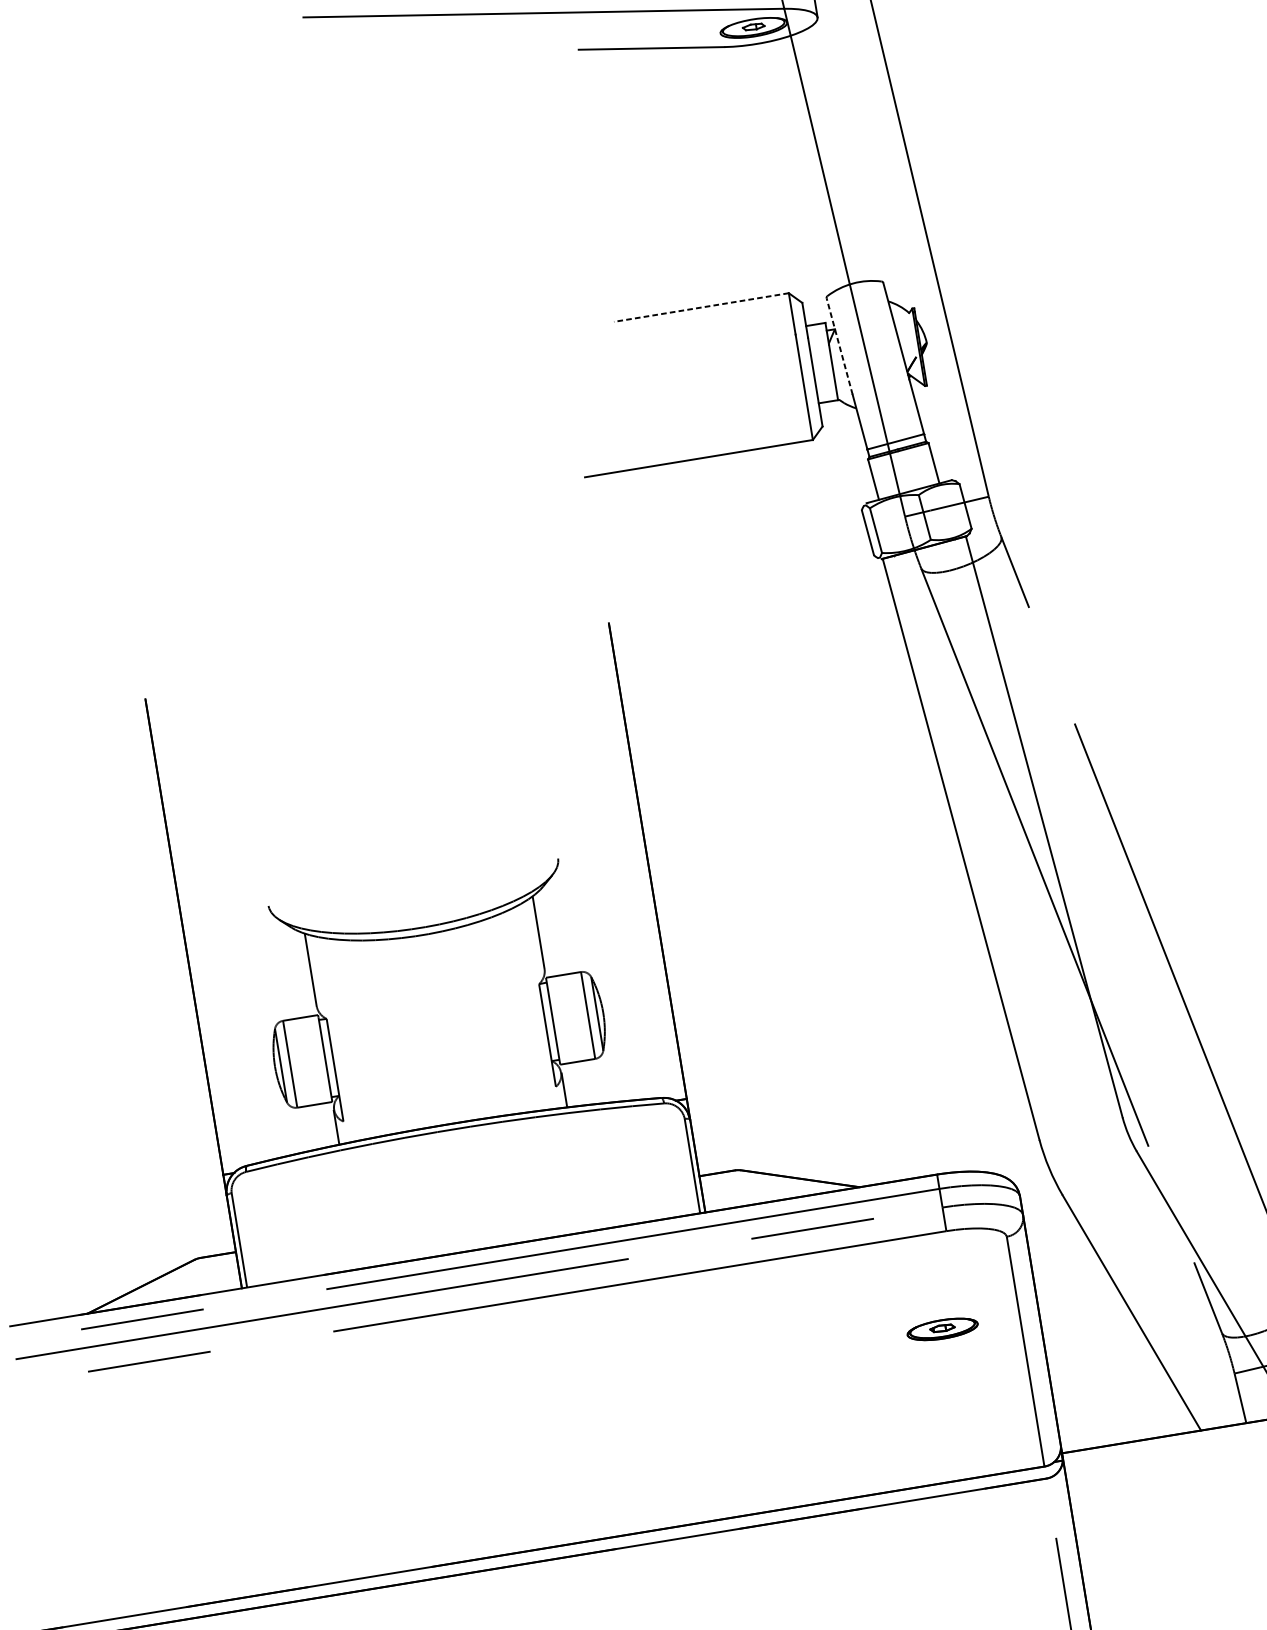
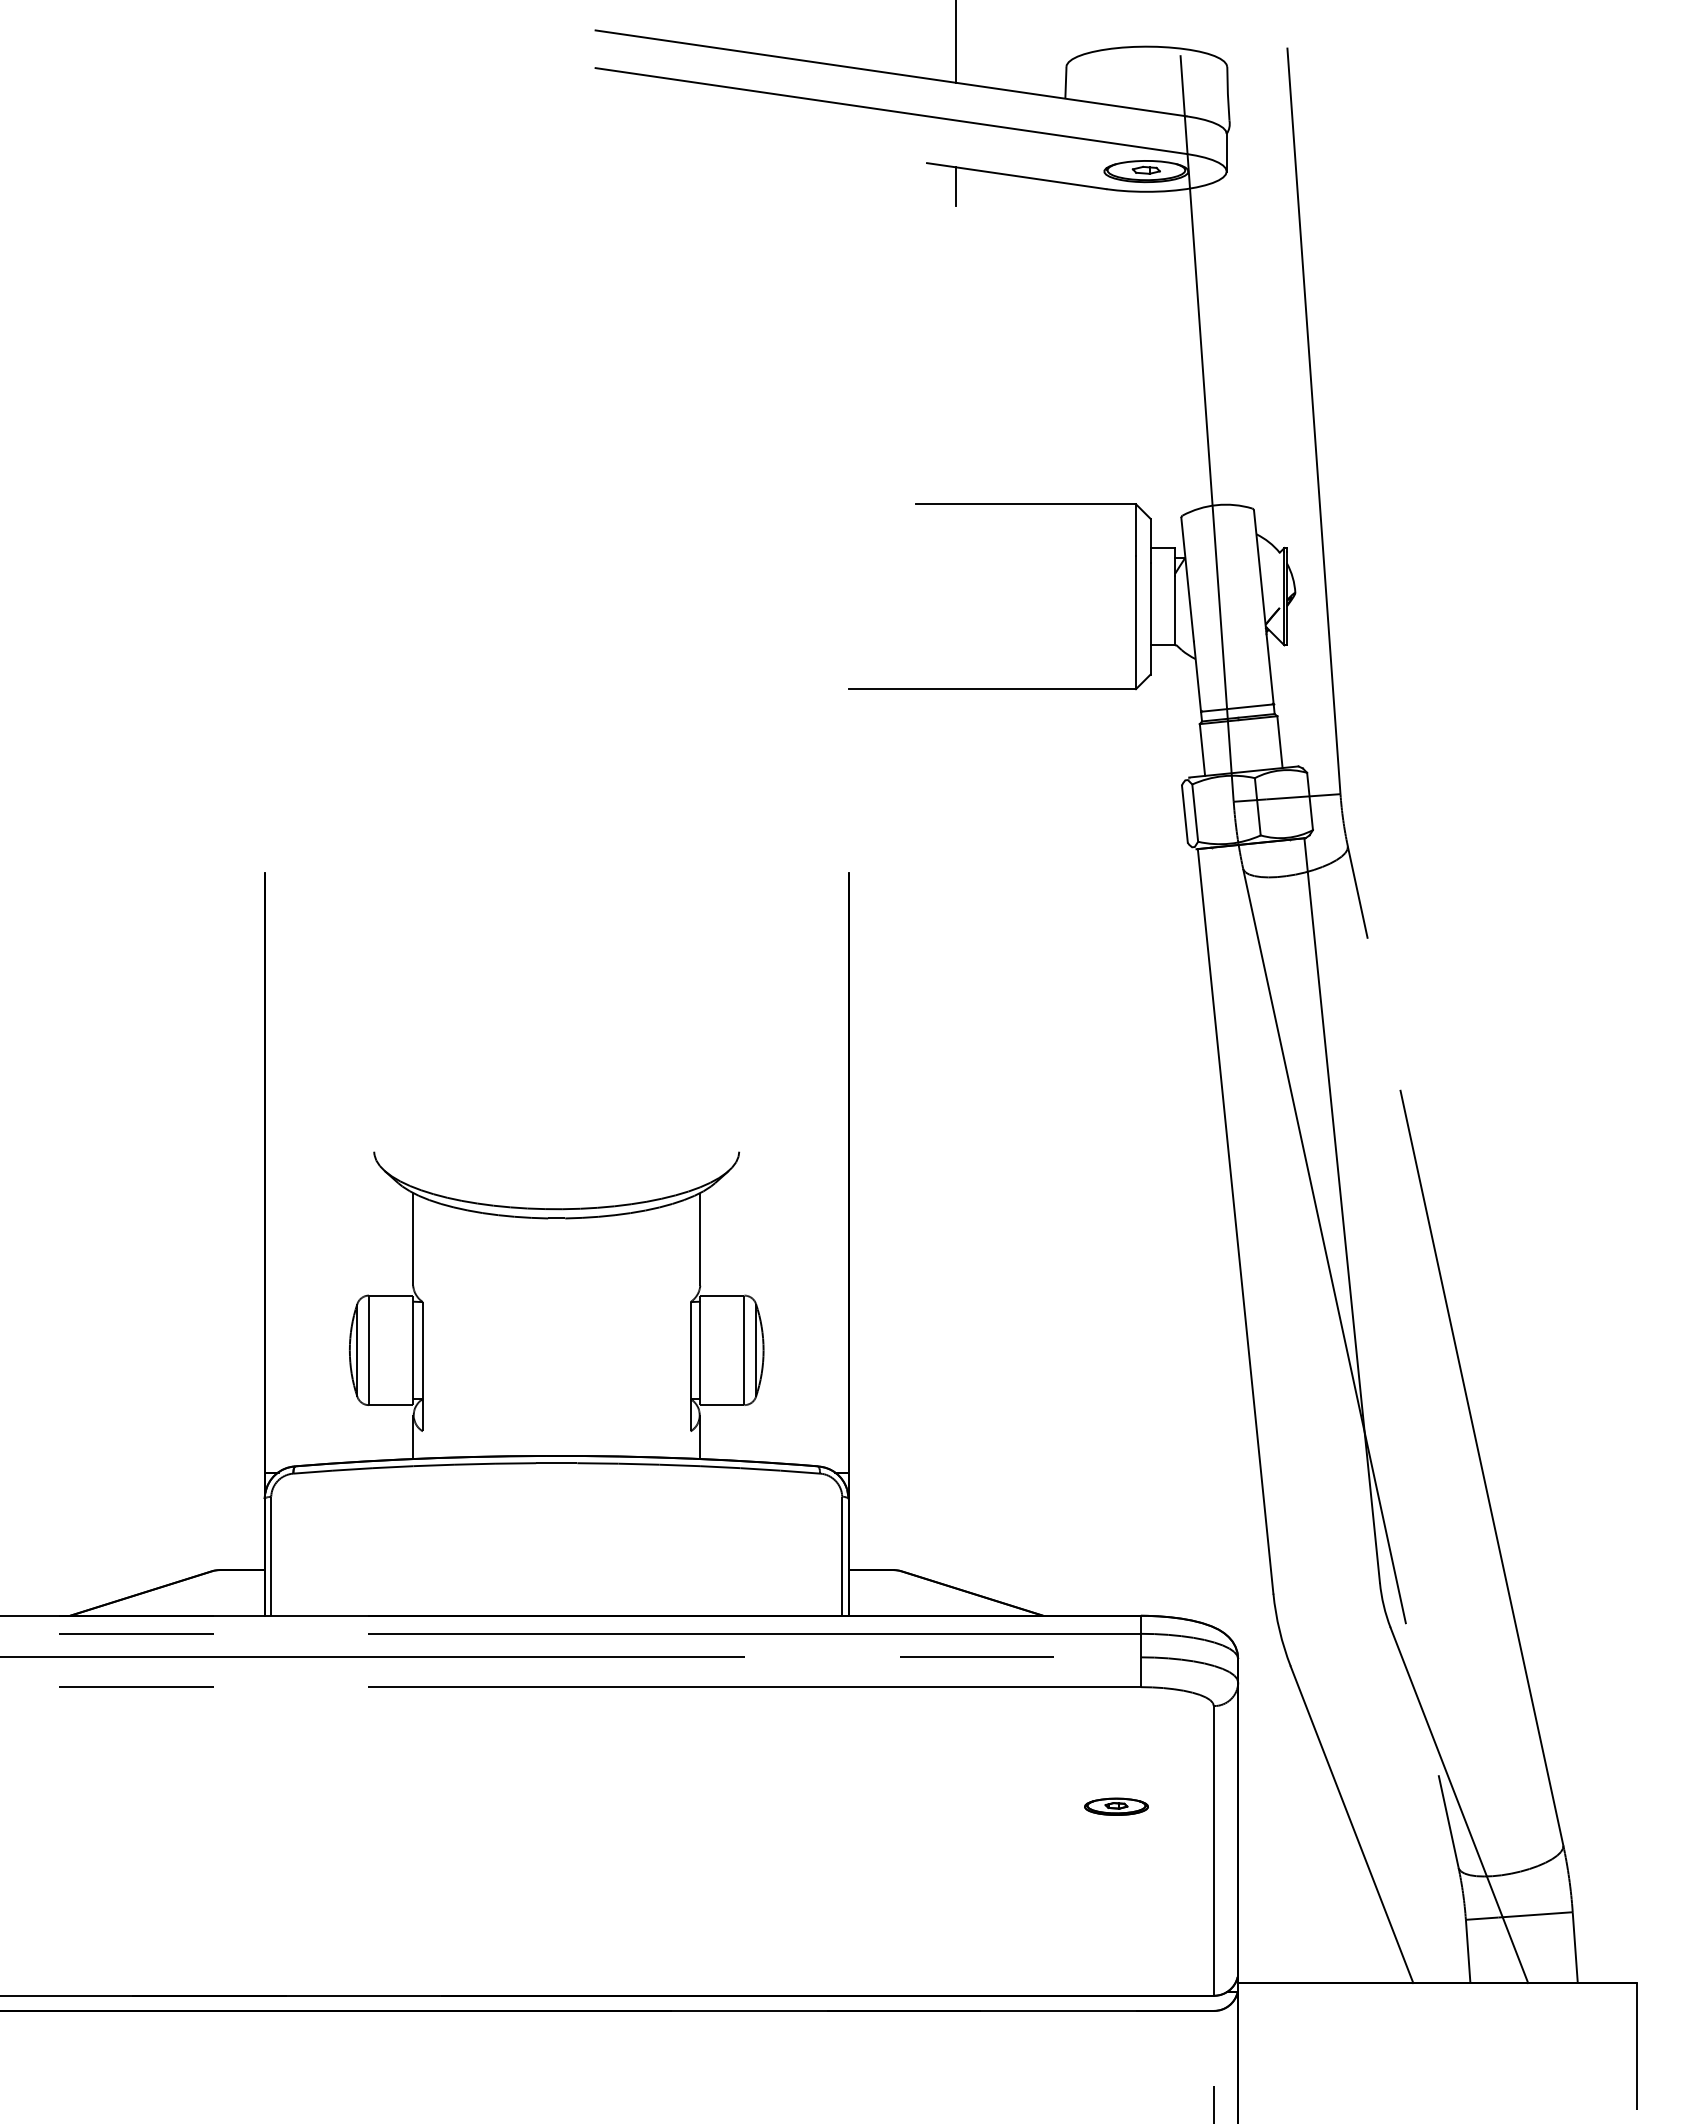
line: (605, 64) -> (956, 186), added
line: (701, 307) -> (1025, 504), dashed -> solid
line: (839, 346) -> (1187, 579), dashed -> solid
part: (942, 1329) -> (1116, 1806), size x0.71

